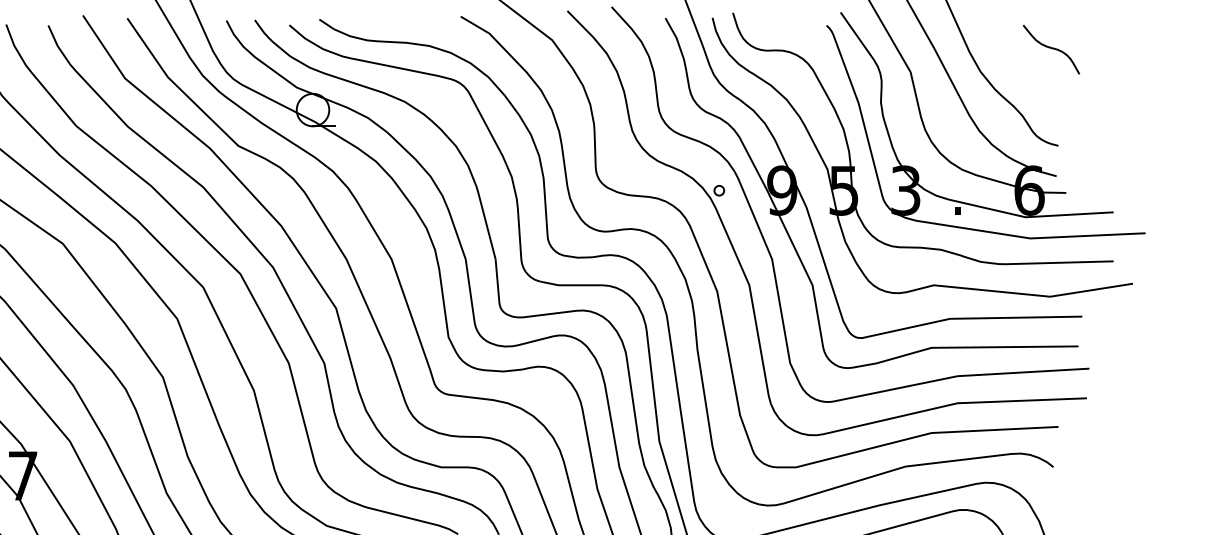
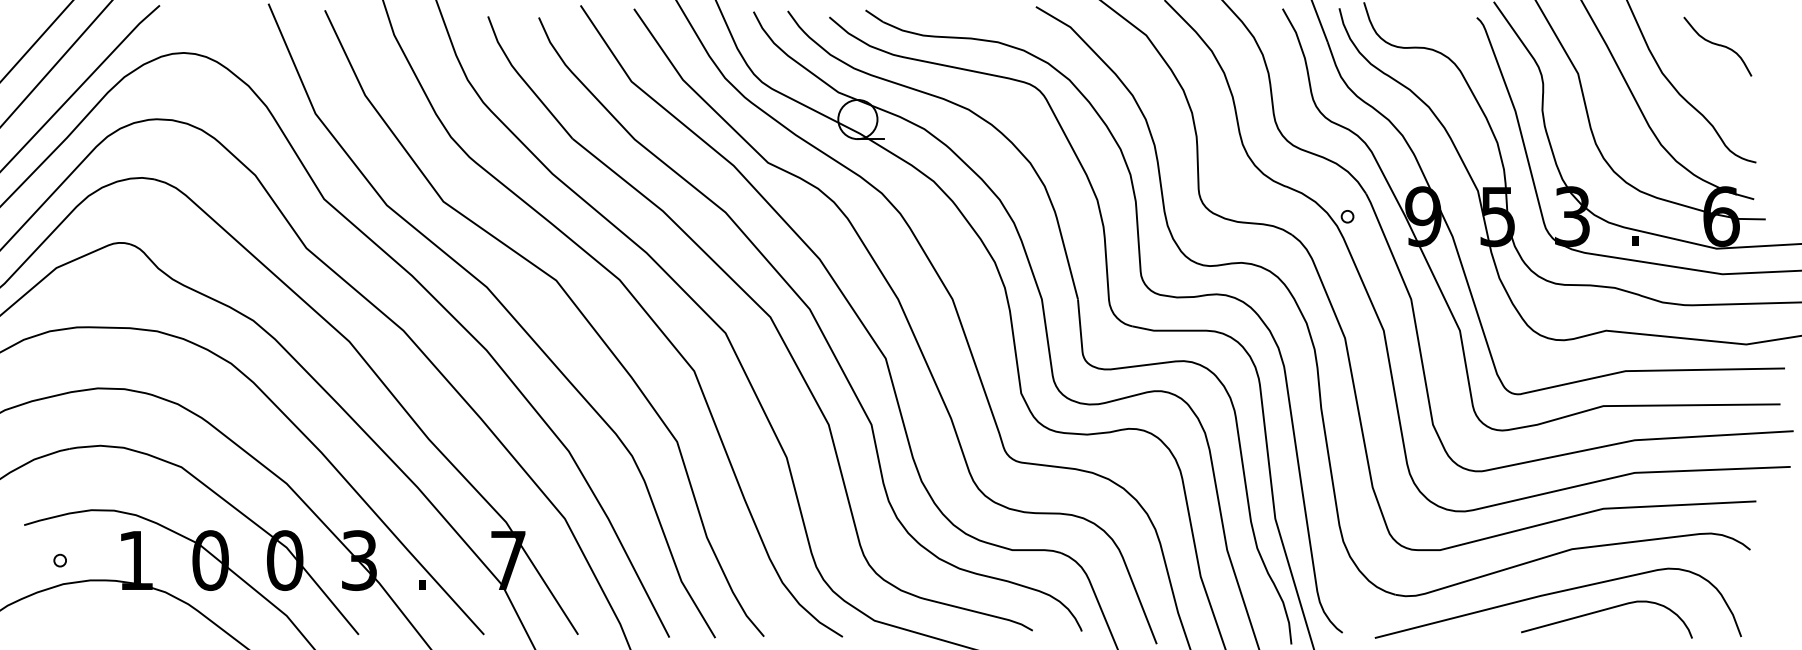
curve: (1051, 48) -> (1717, 45), moved

